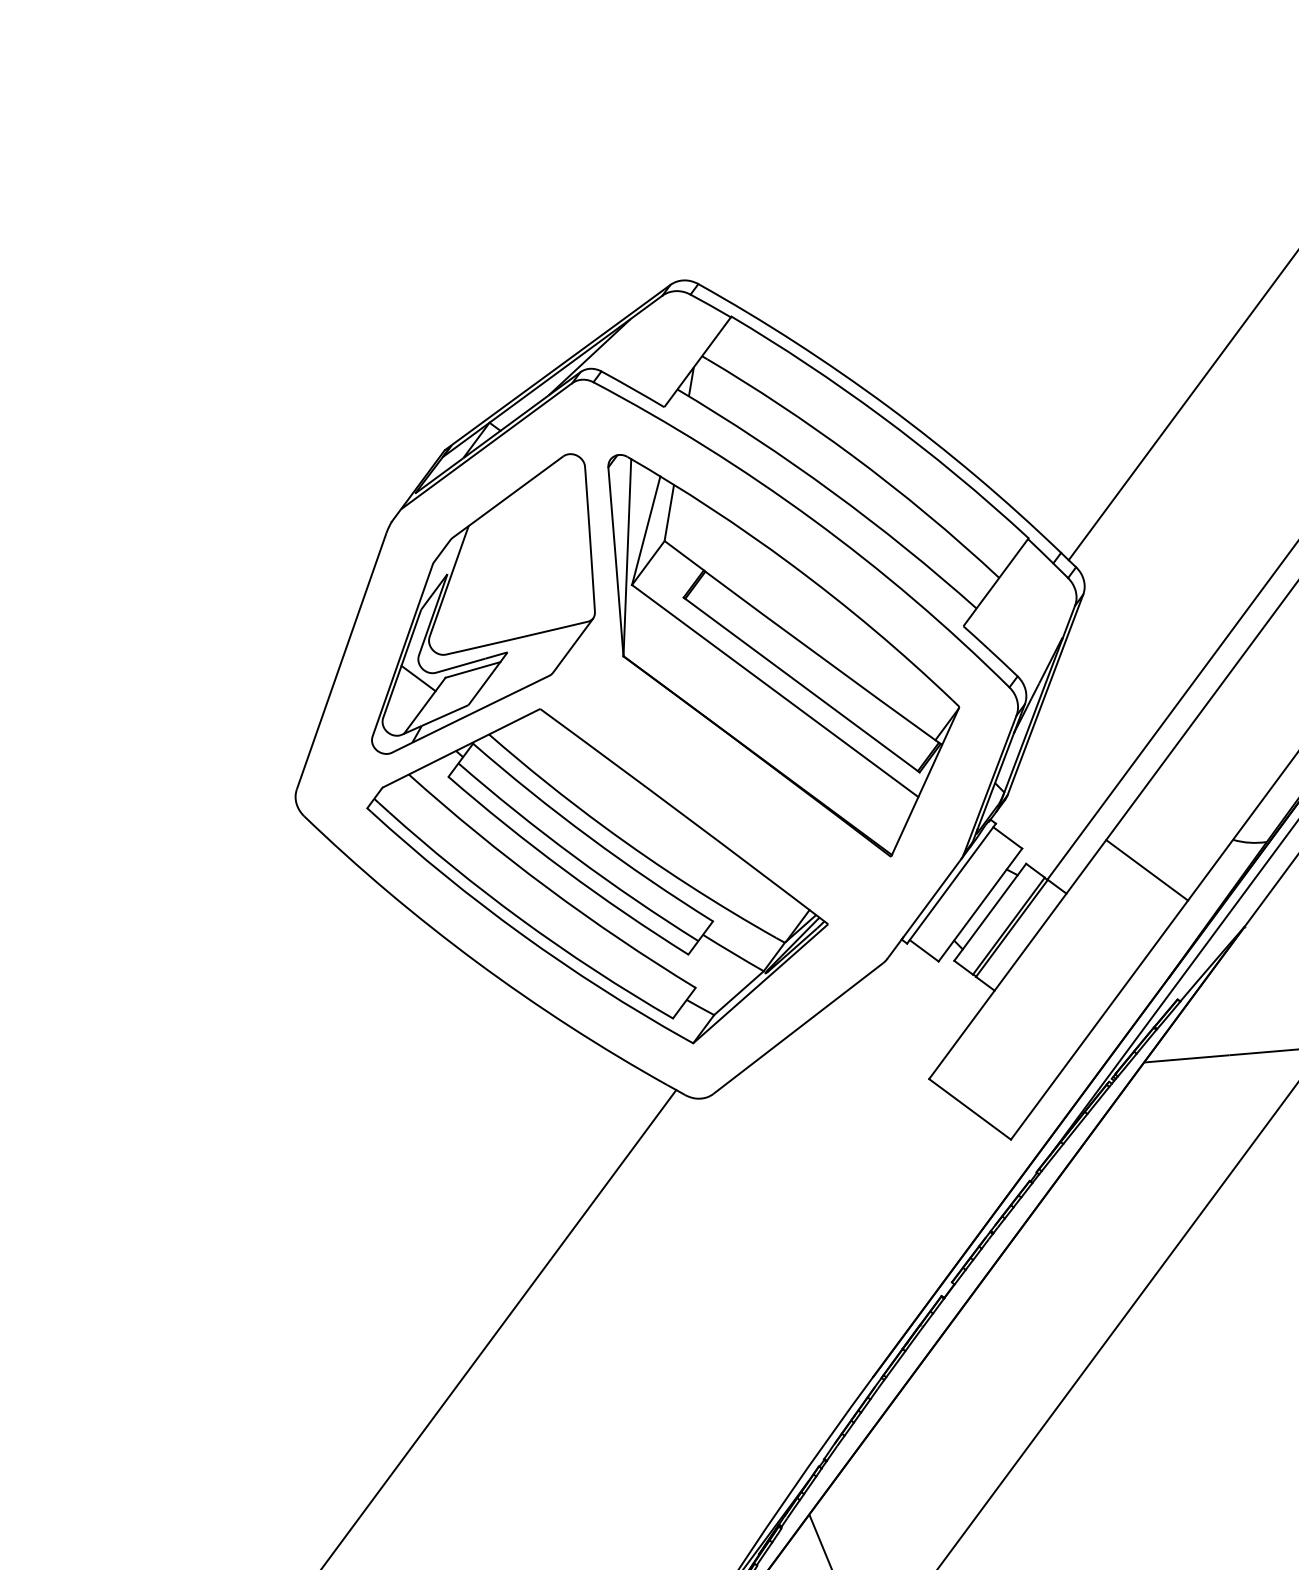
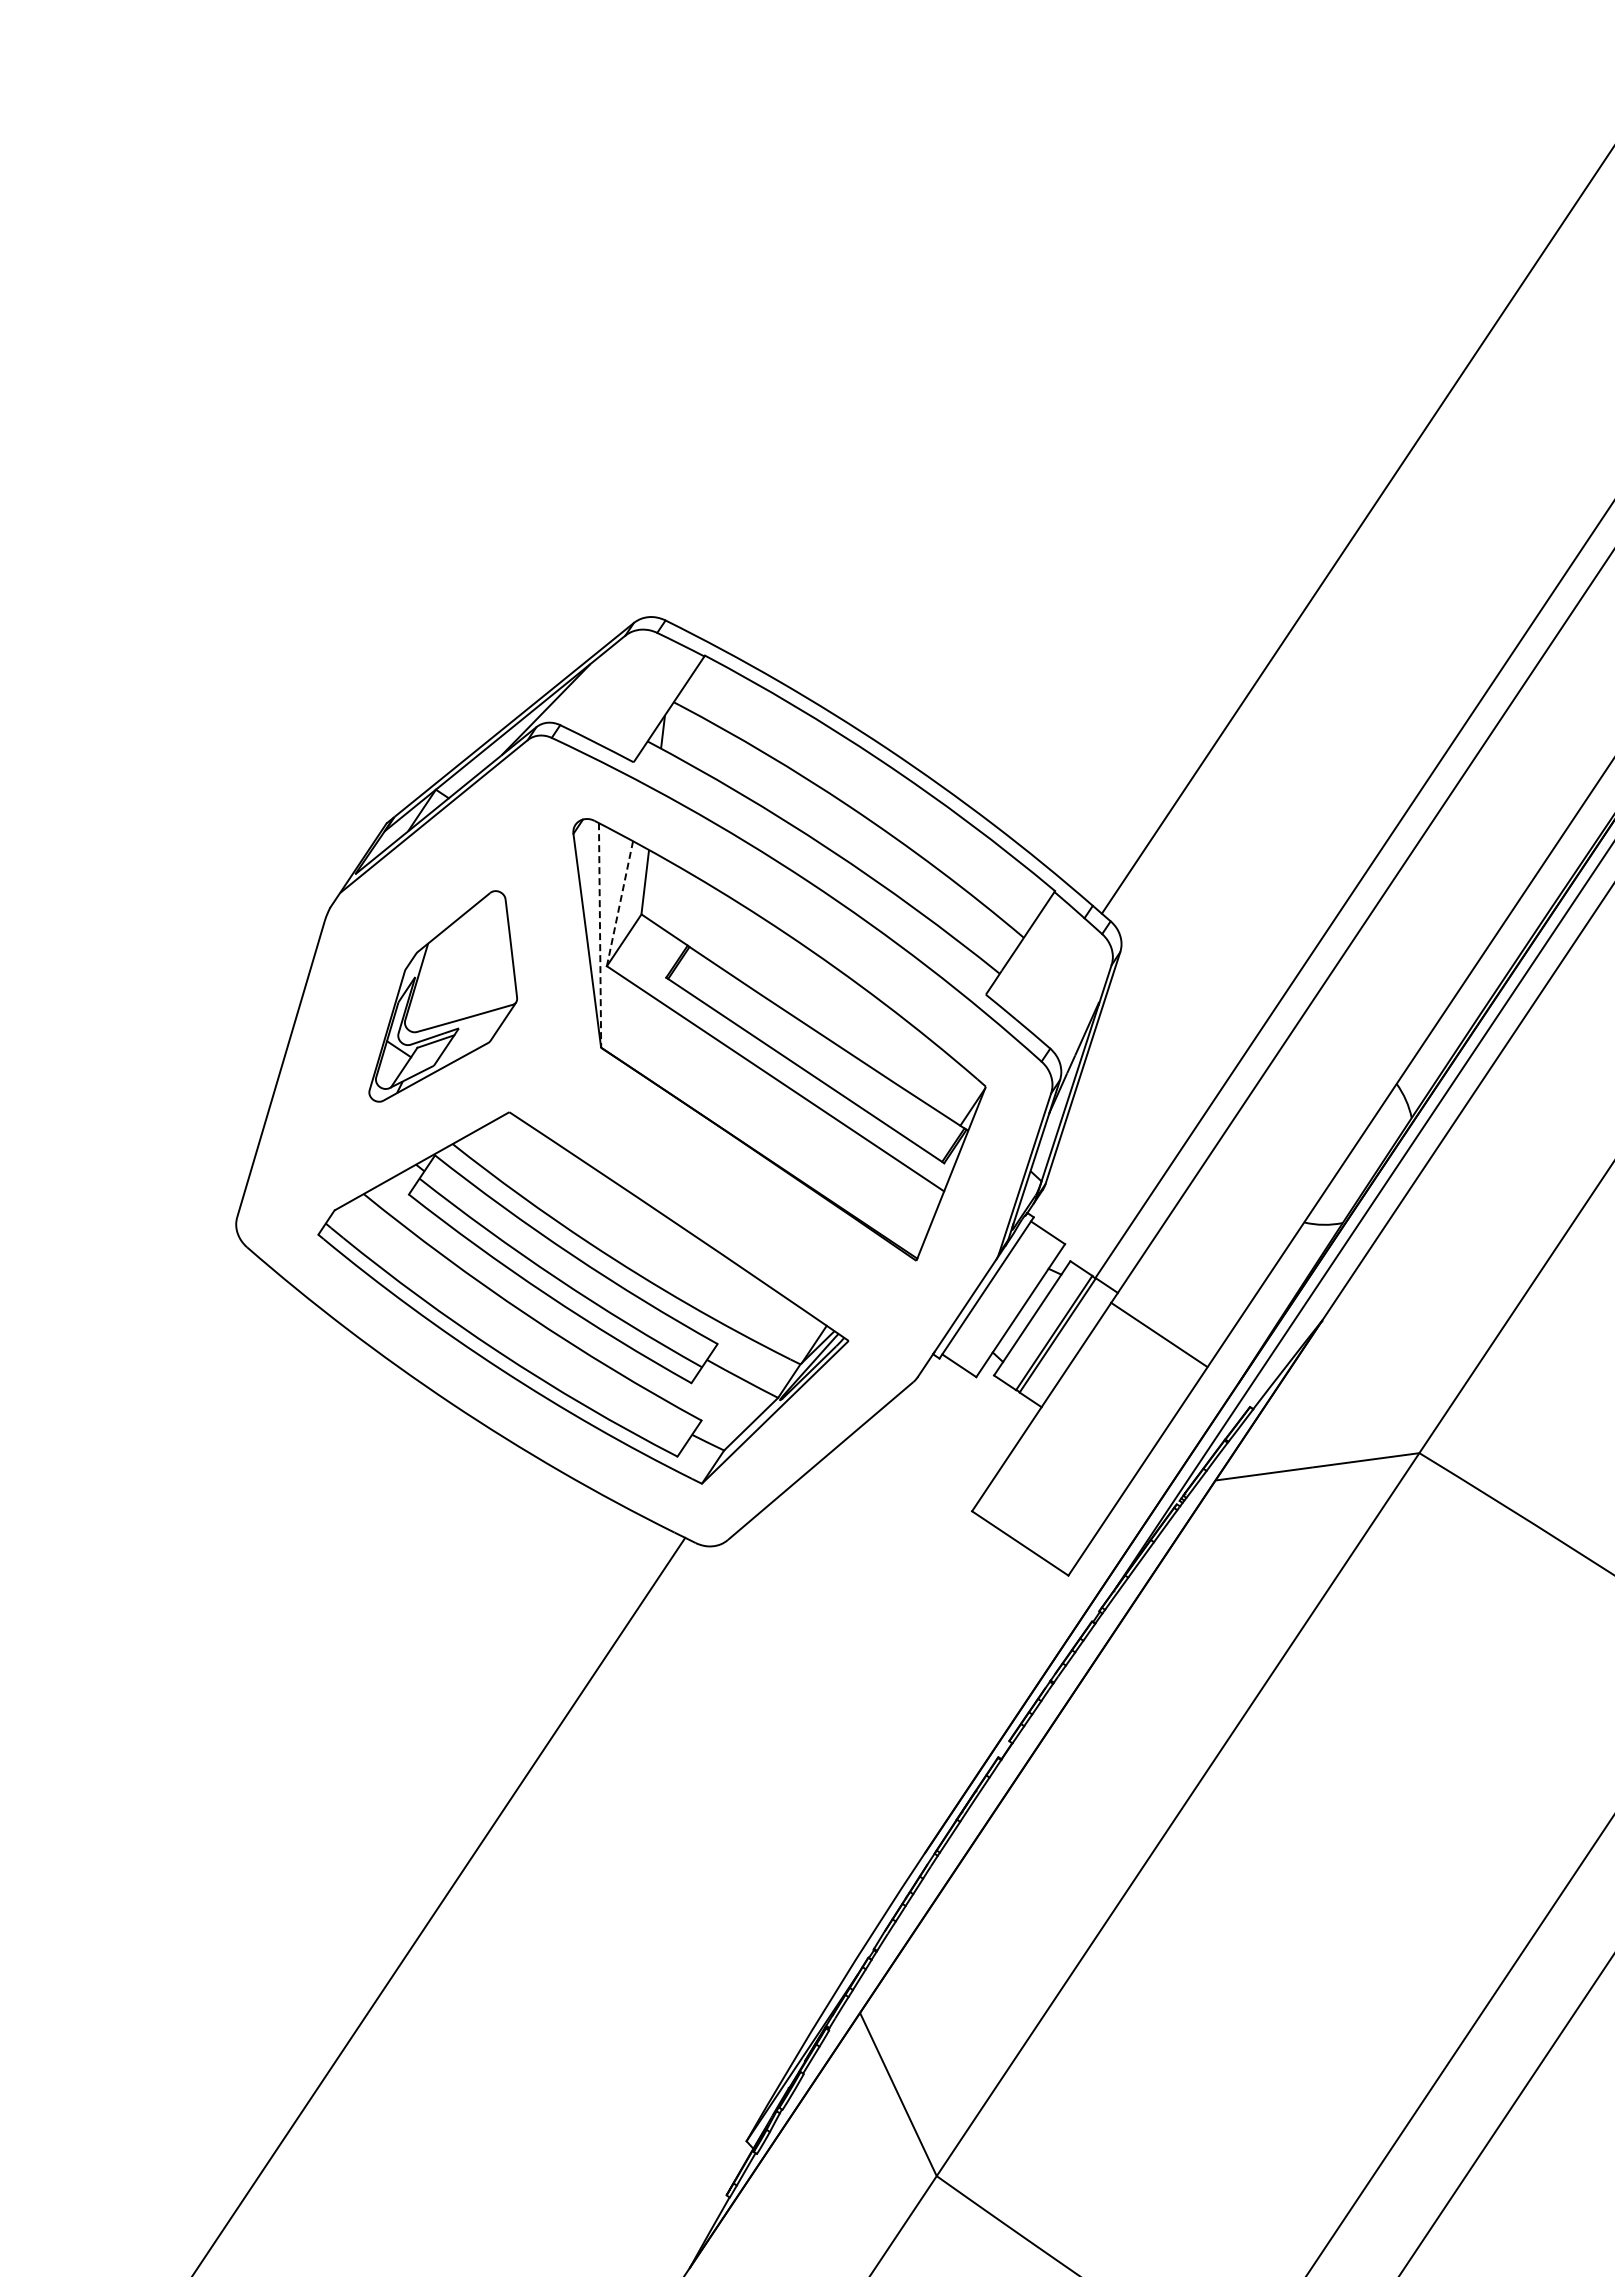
line: (646, 530) -> (620, 903), solid -> dashed
line: (627, 557) -> (600, 935), solid -> dashed
part: (487, 604) -> (443, 996), size x0.6
line: (1147, 869) -> (1159, 1334), moved

